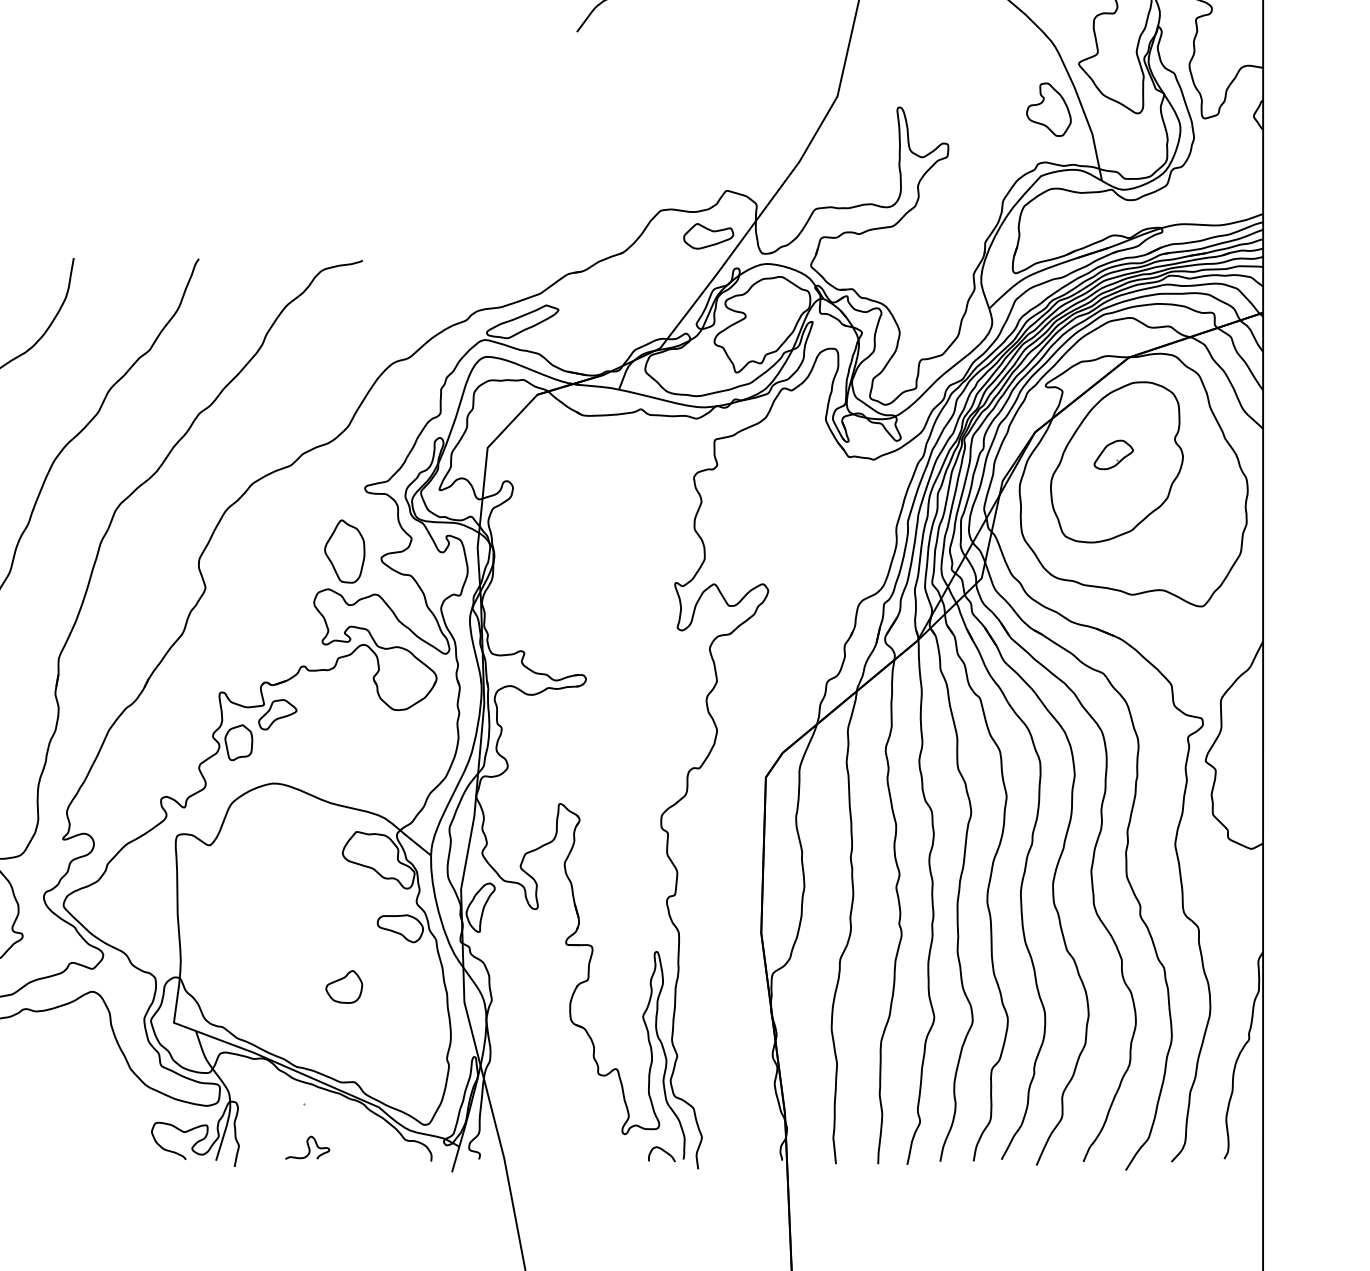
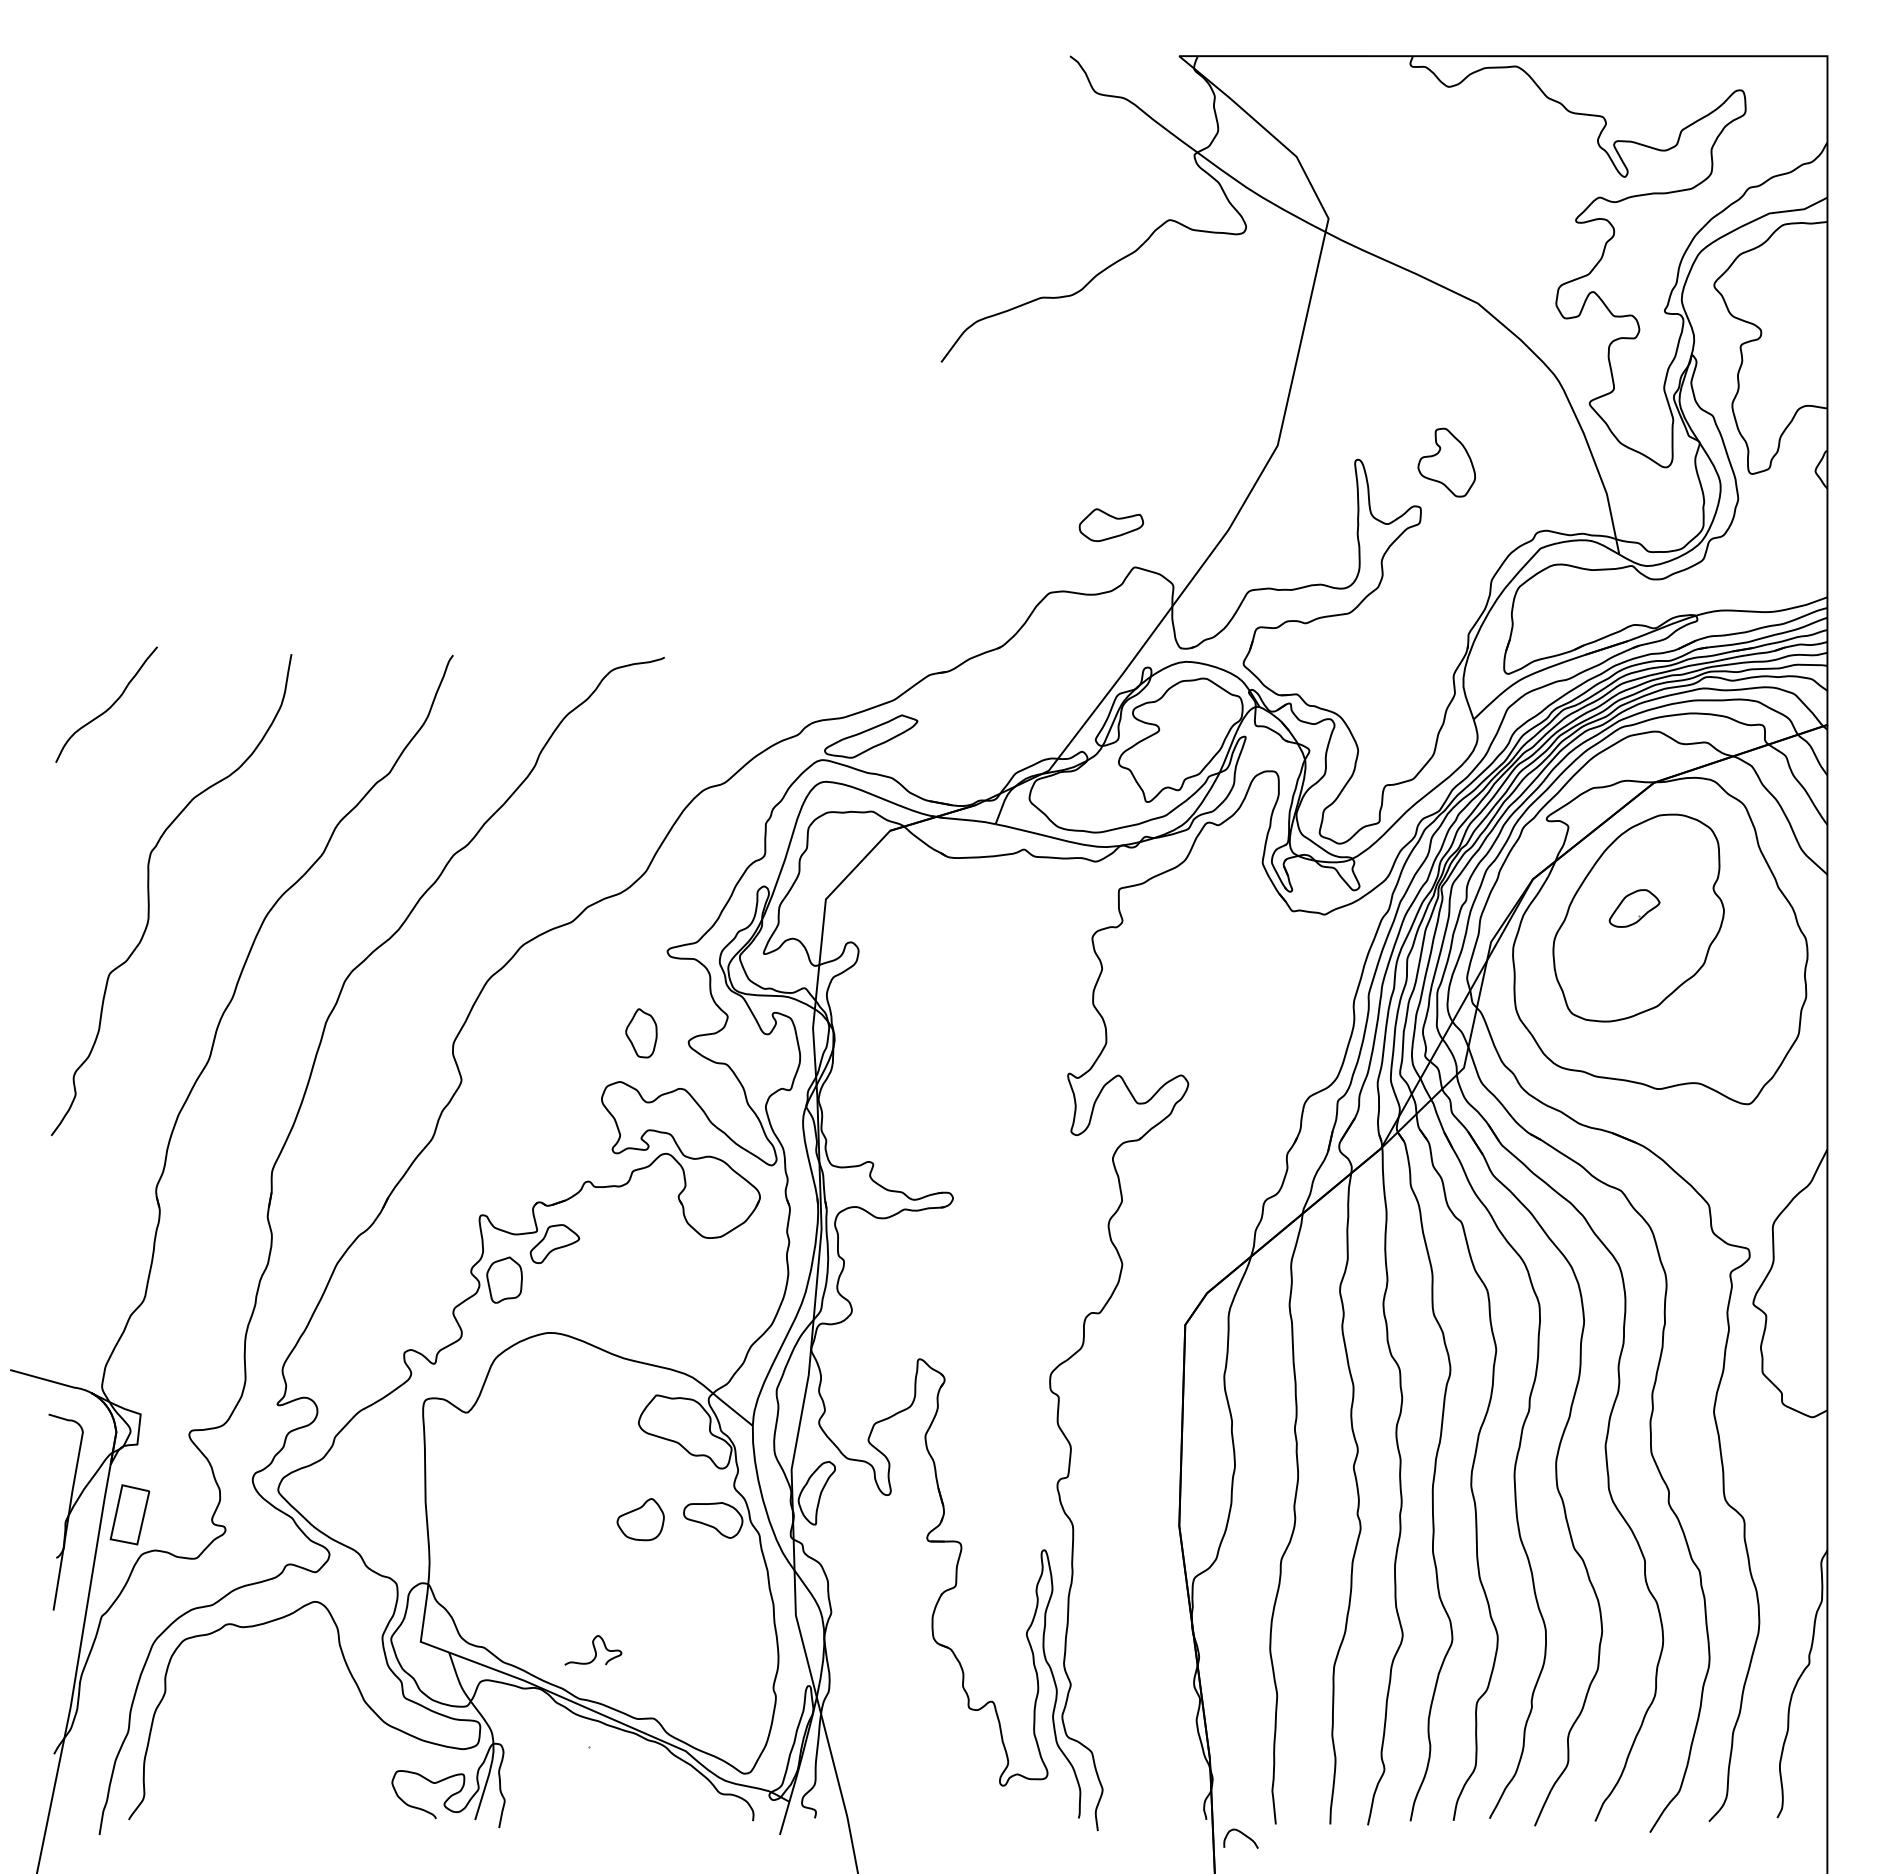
part: (1048, 109) -> (1446, 462), moved
part: (708, 236) -> (1110, 525), moved
part: (344, 551) -> (641, 1033), size x0.6
part: (344, 986) -> (640, 1519), moved
curve: (308, 1147) -> (594, 1650), moved
curve: (663, 1151) -> (1243, 1835), moved

